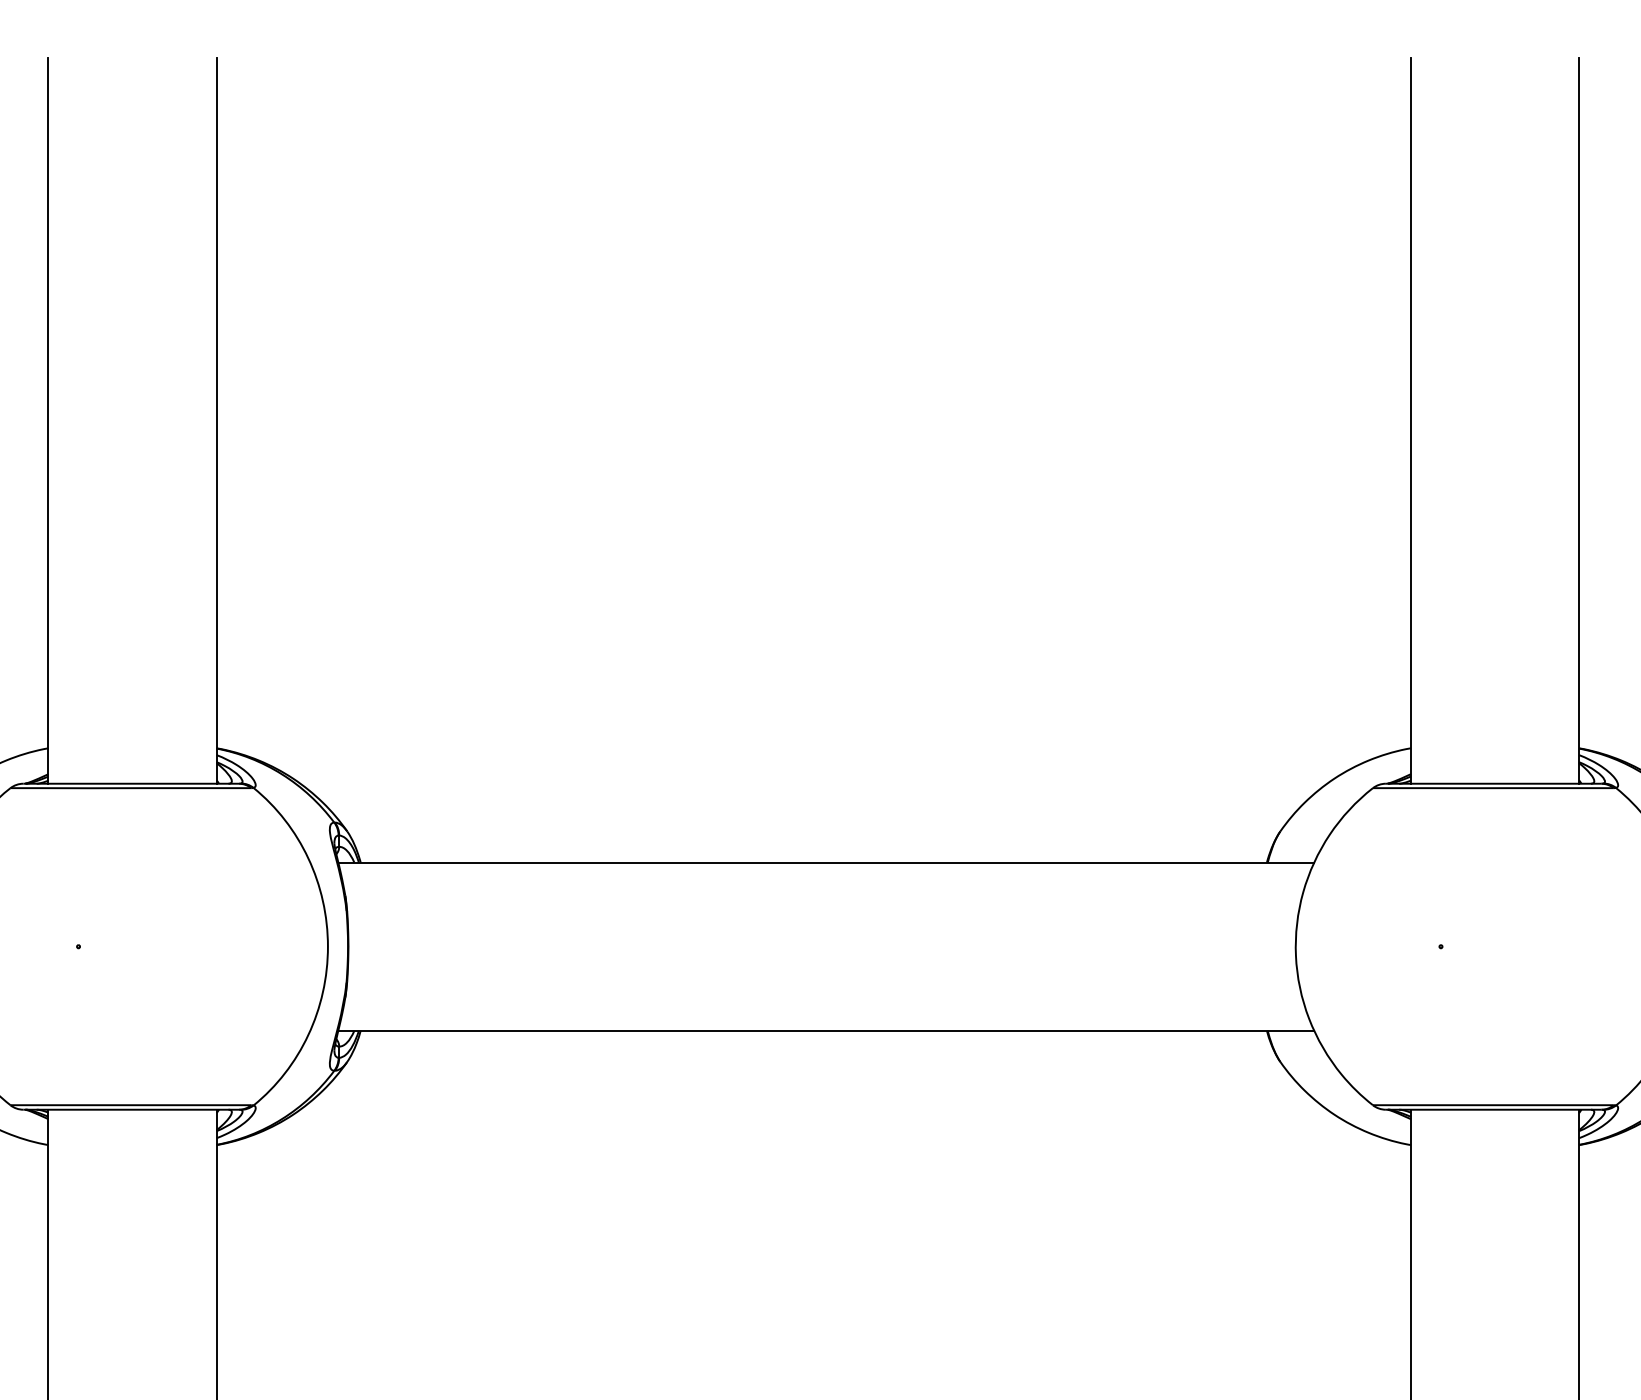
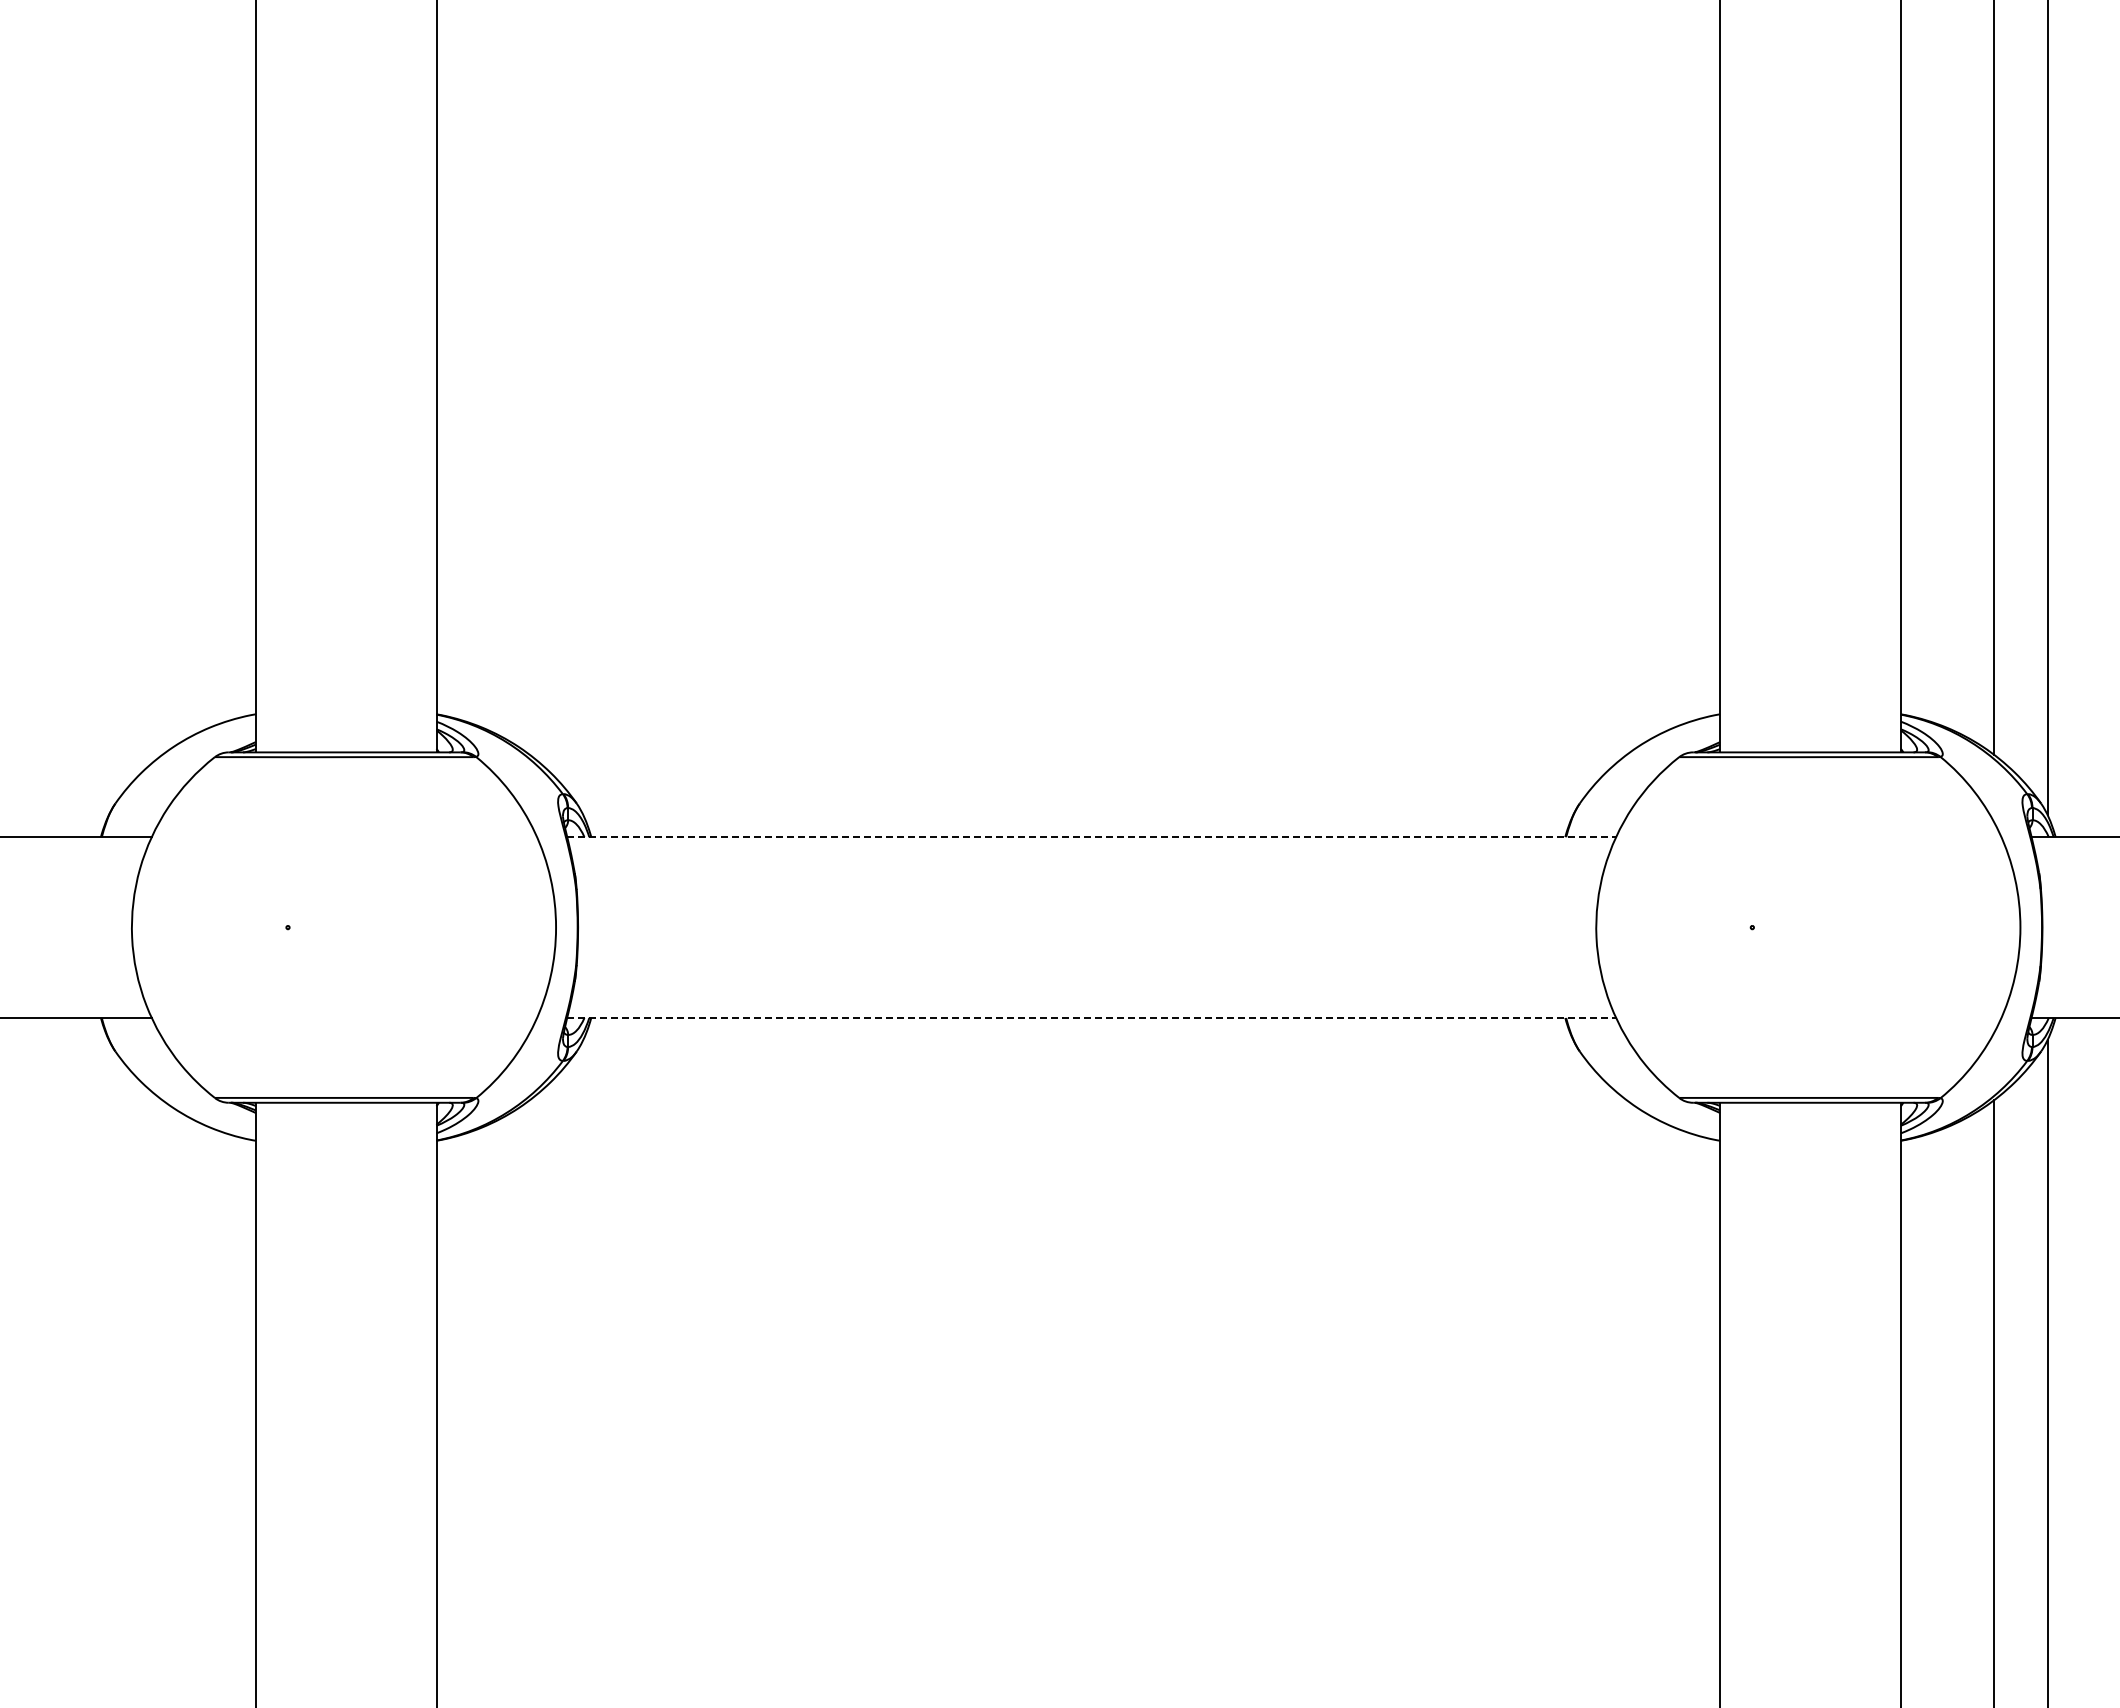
line: (827, 862) -> (1092, 837), solid -> dashed
line: (827, 1031) -> (1092, 1018), solid -> dashed

